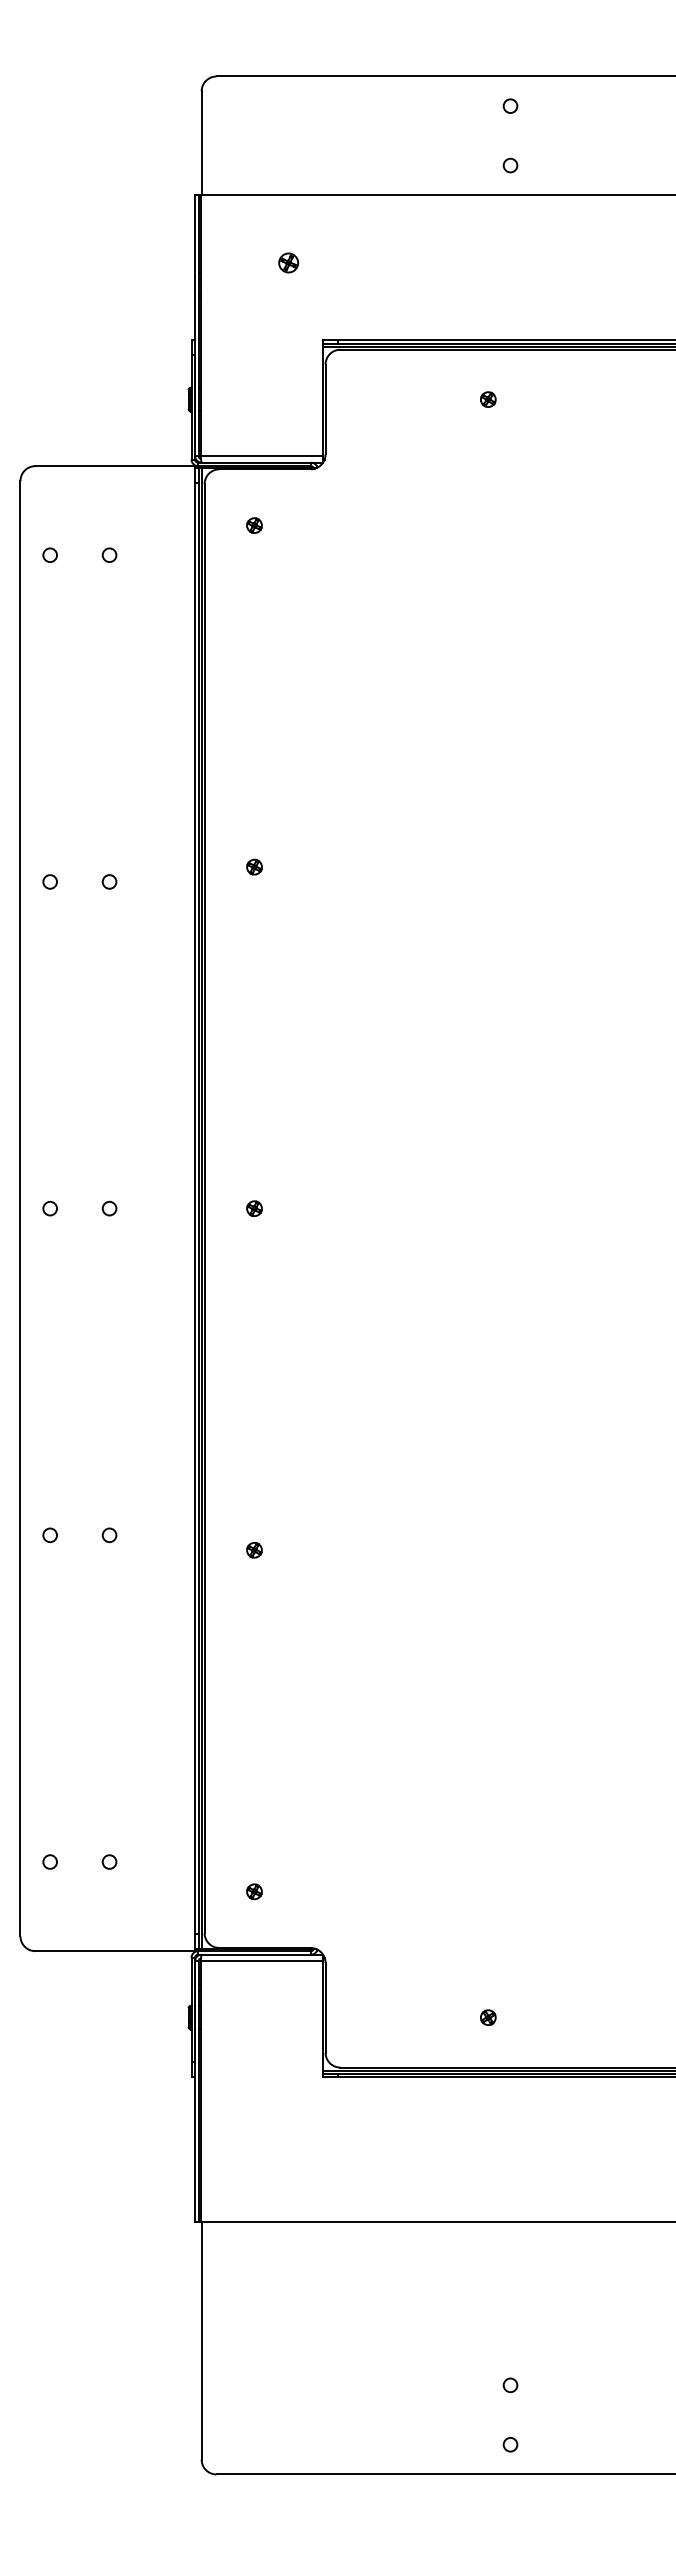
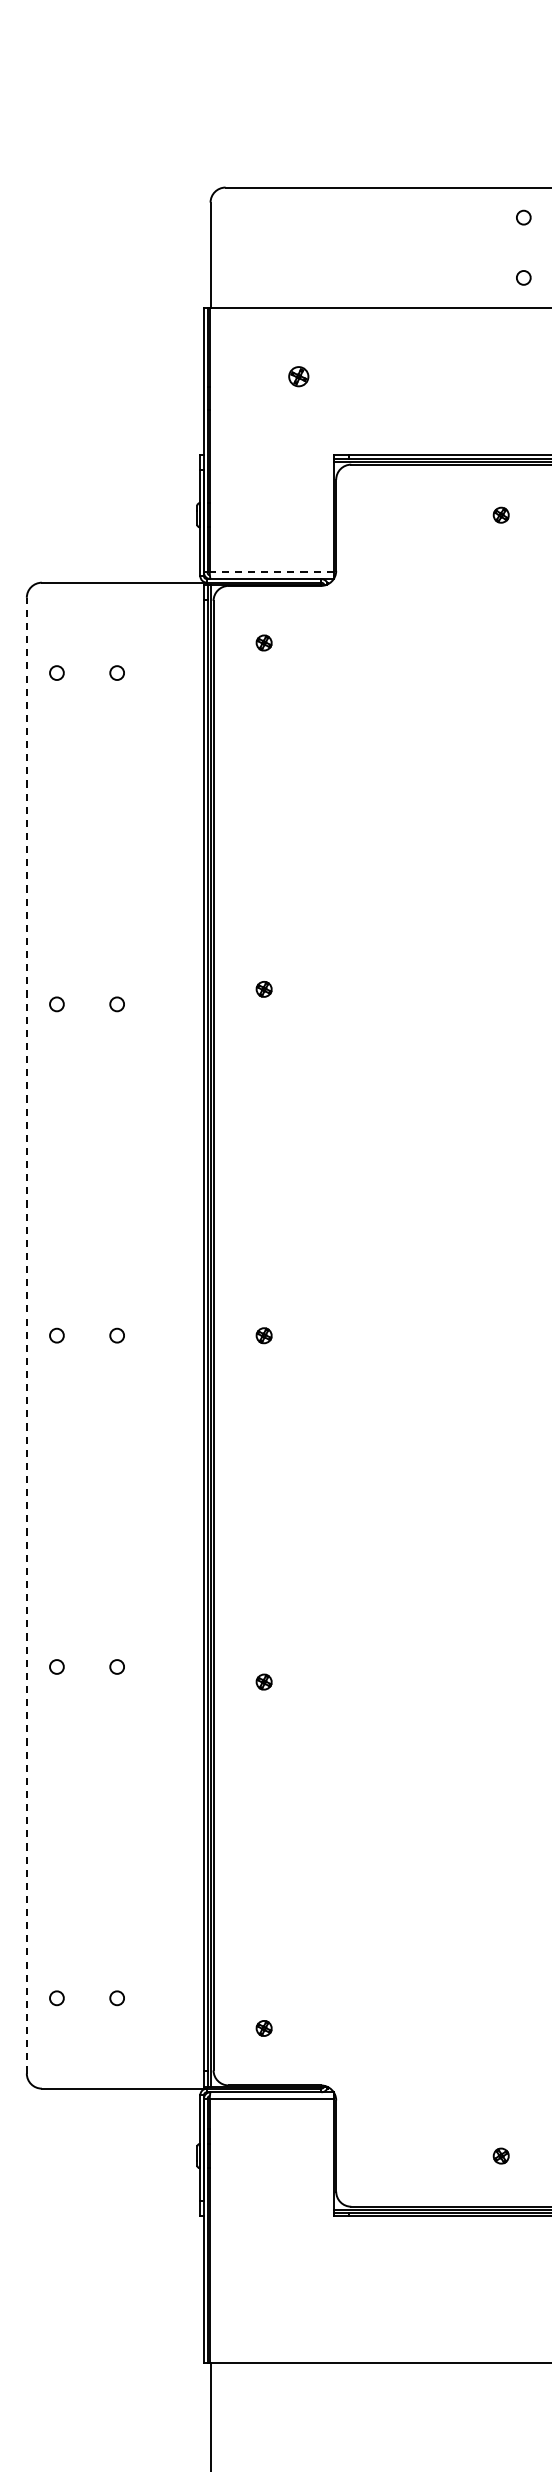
line: (261, 456) -> (271, 572), solid -> dashed
line: (20, 1208) -> (26, 1335), solid -> dashed

